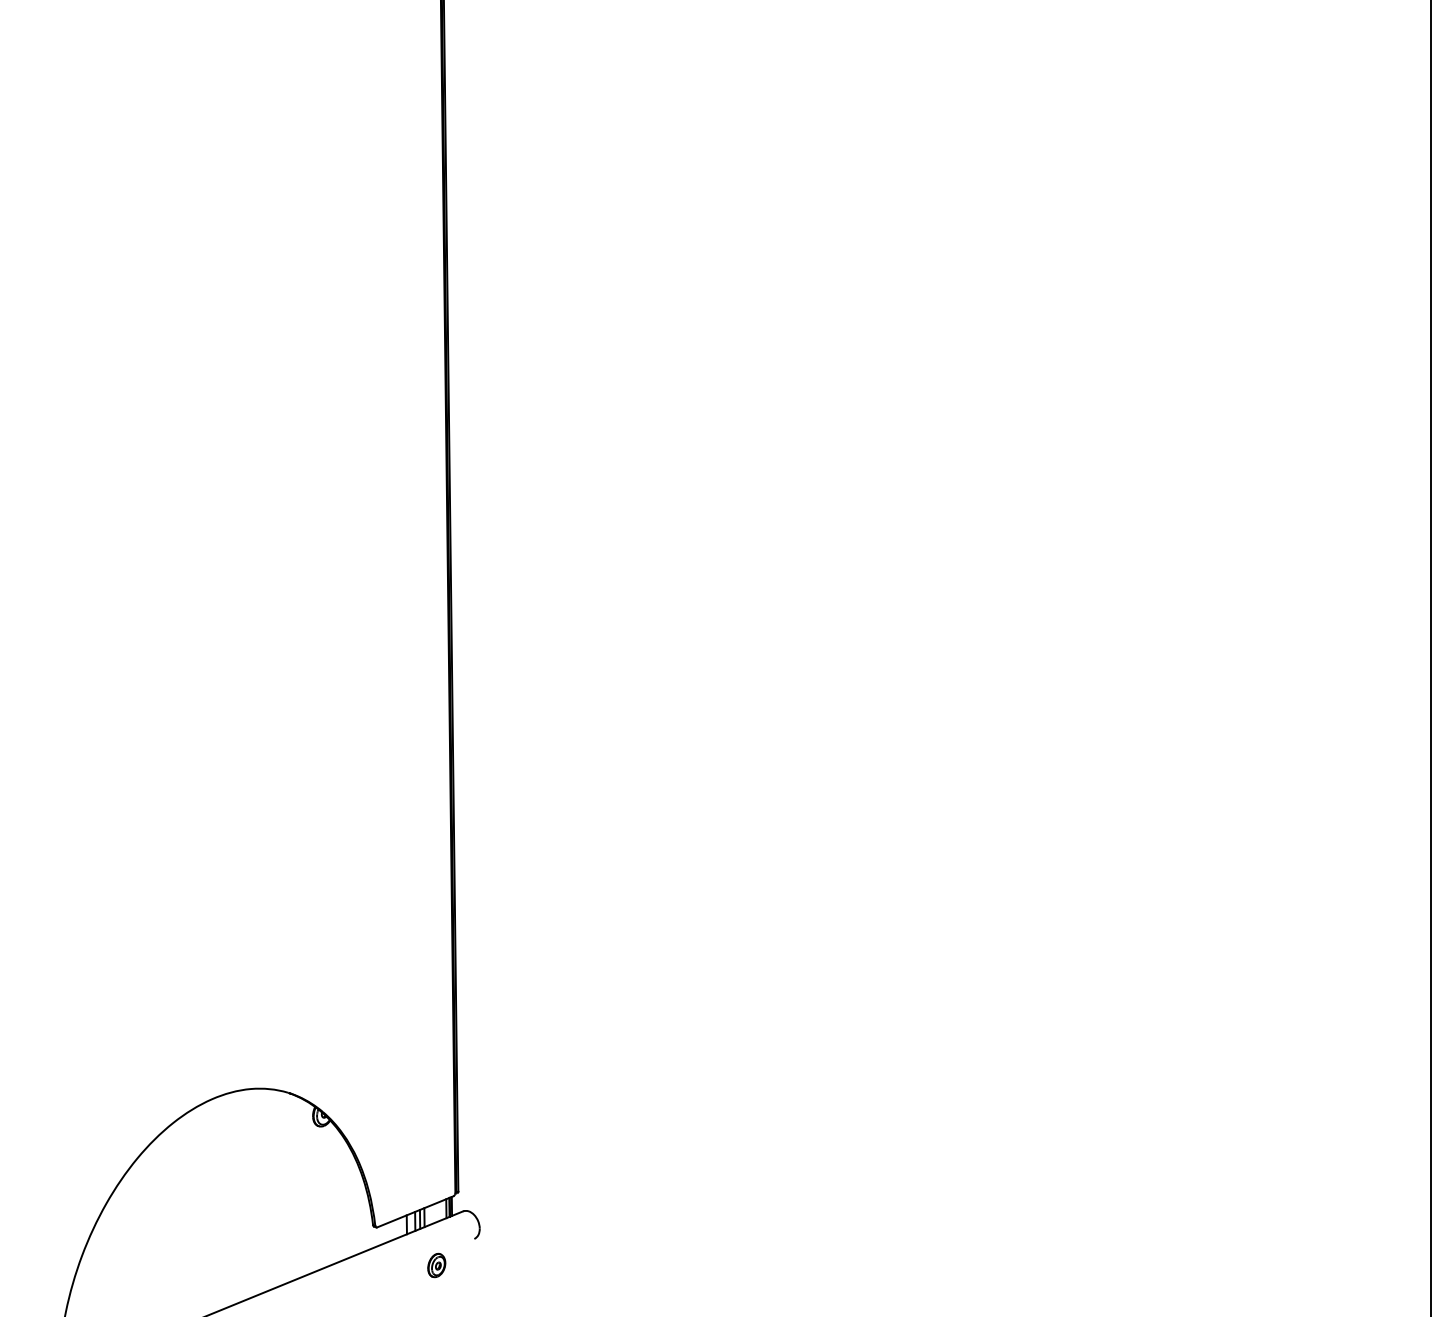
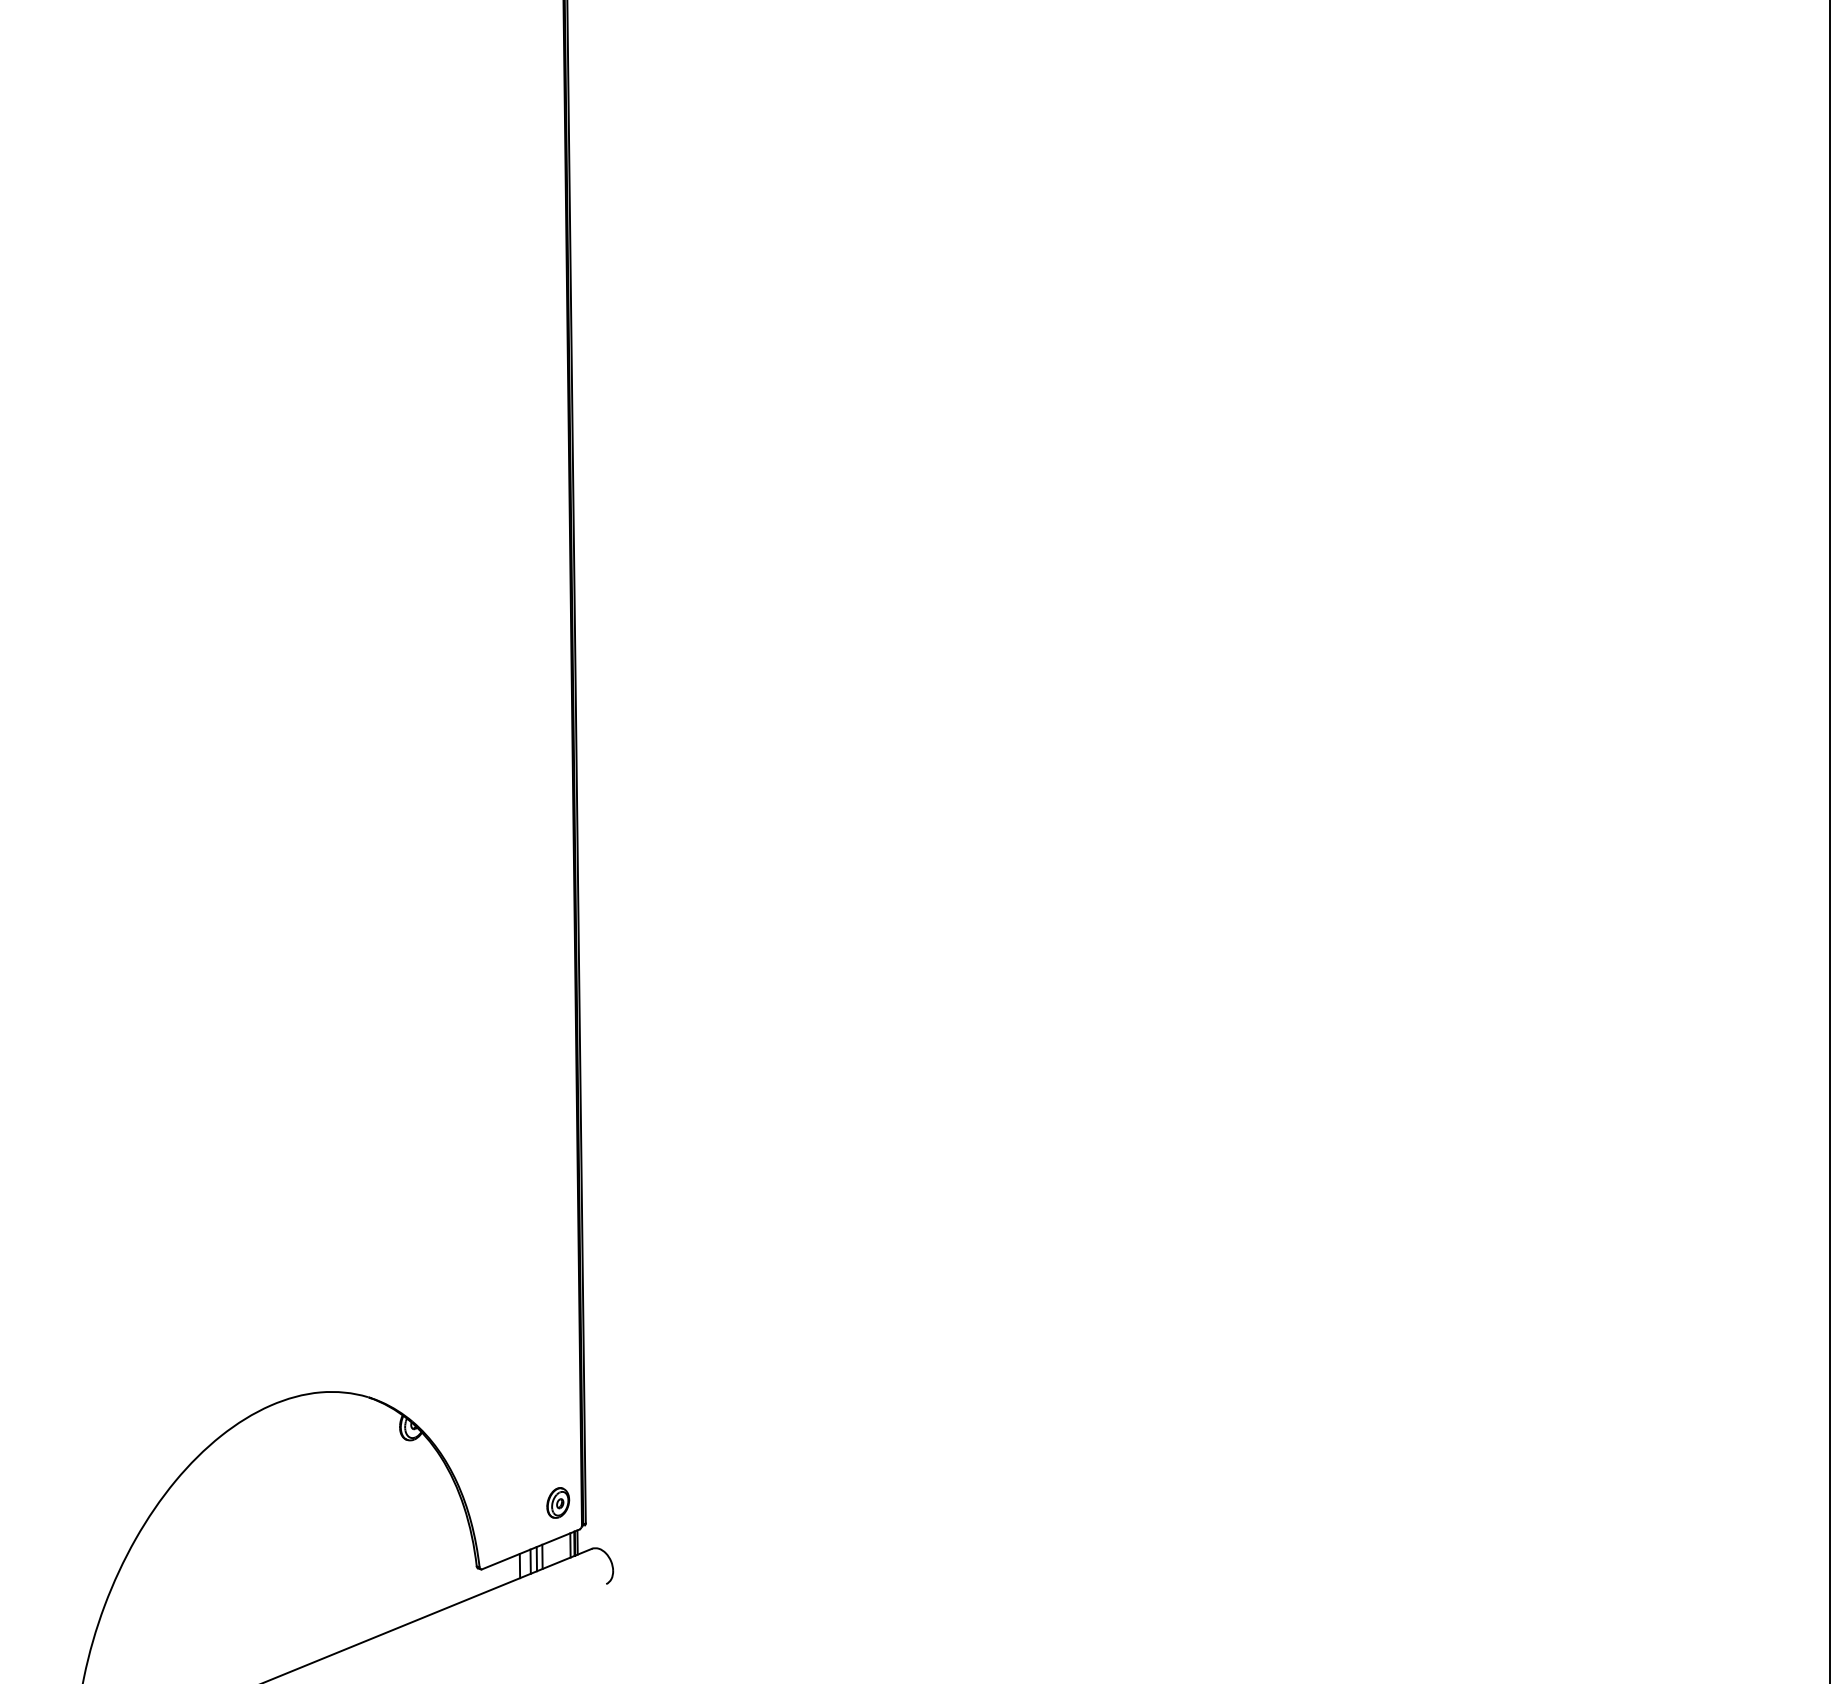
part: (436, 1265) -> (557, 1502), moved

